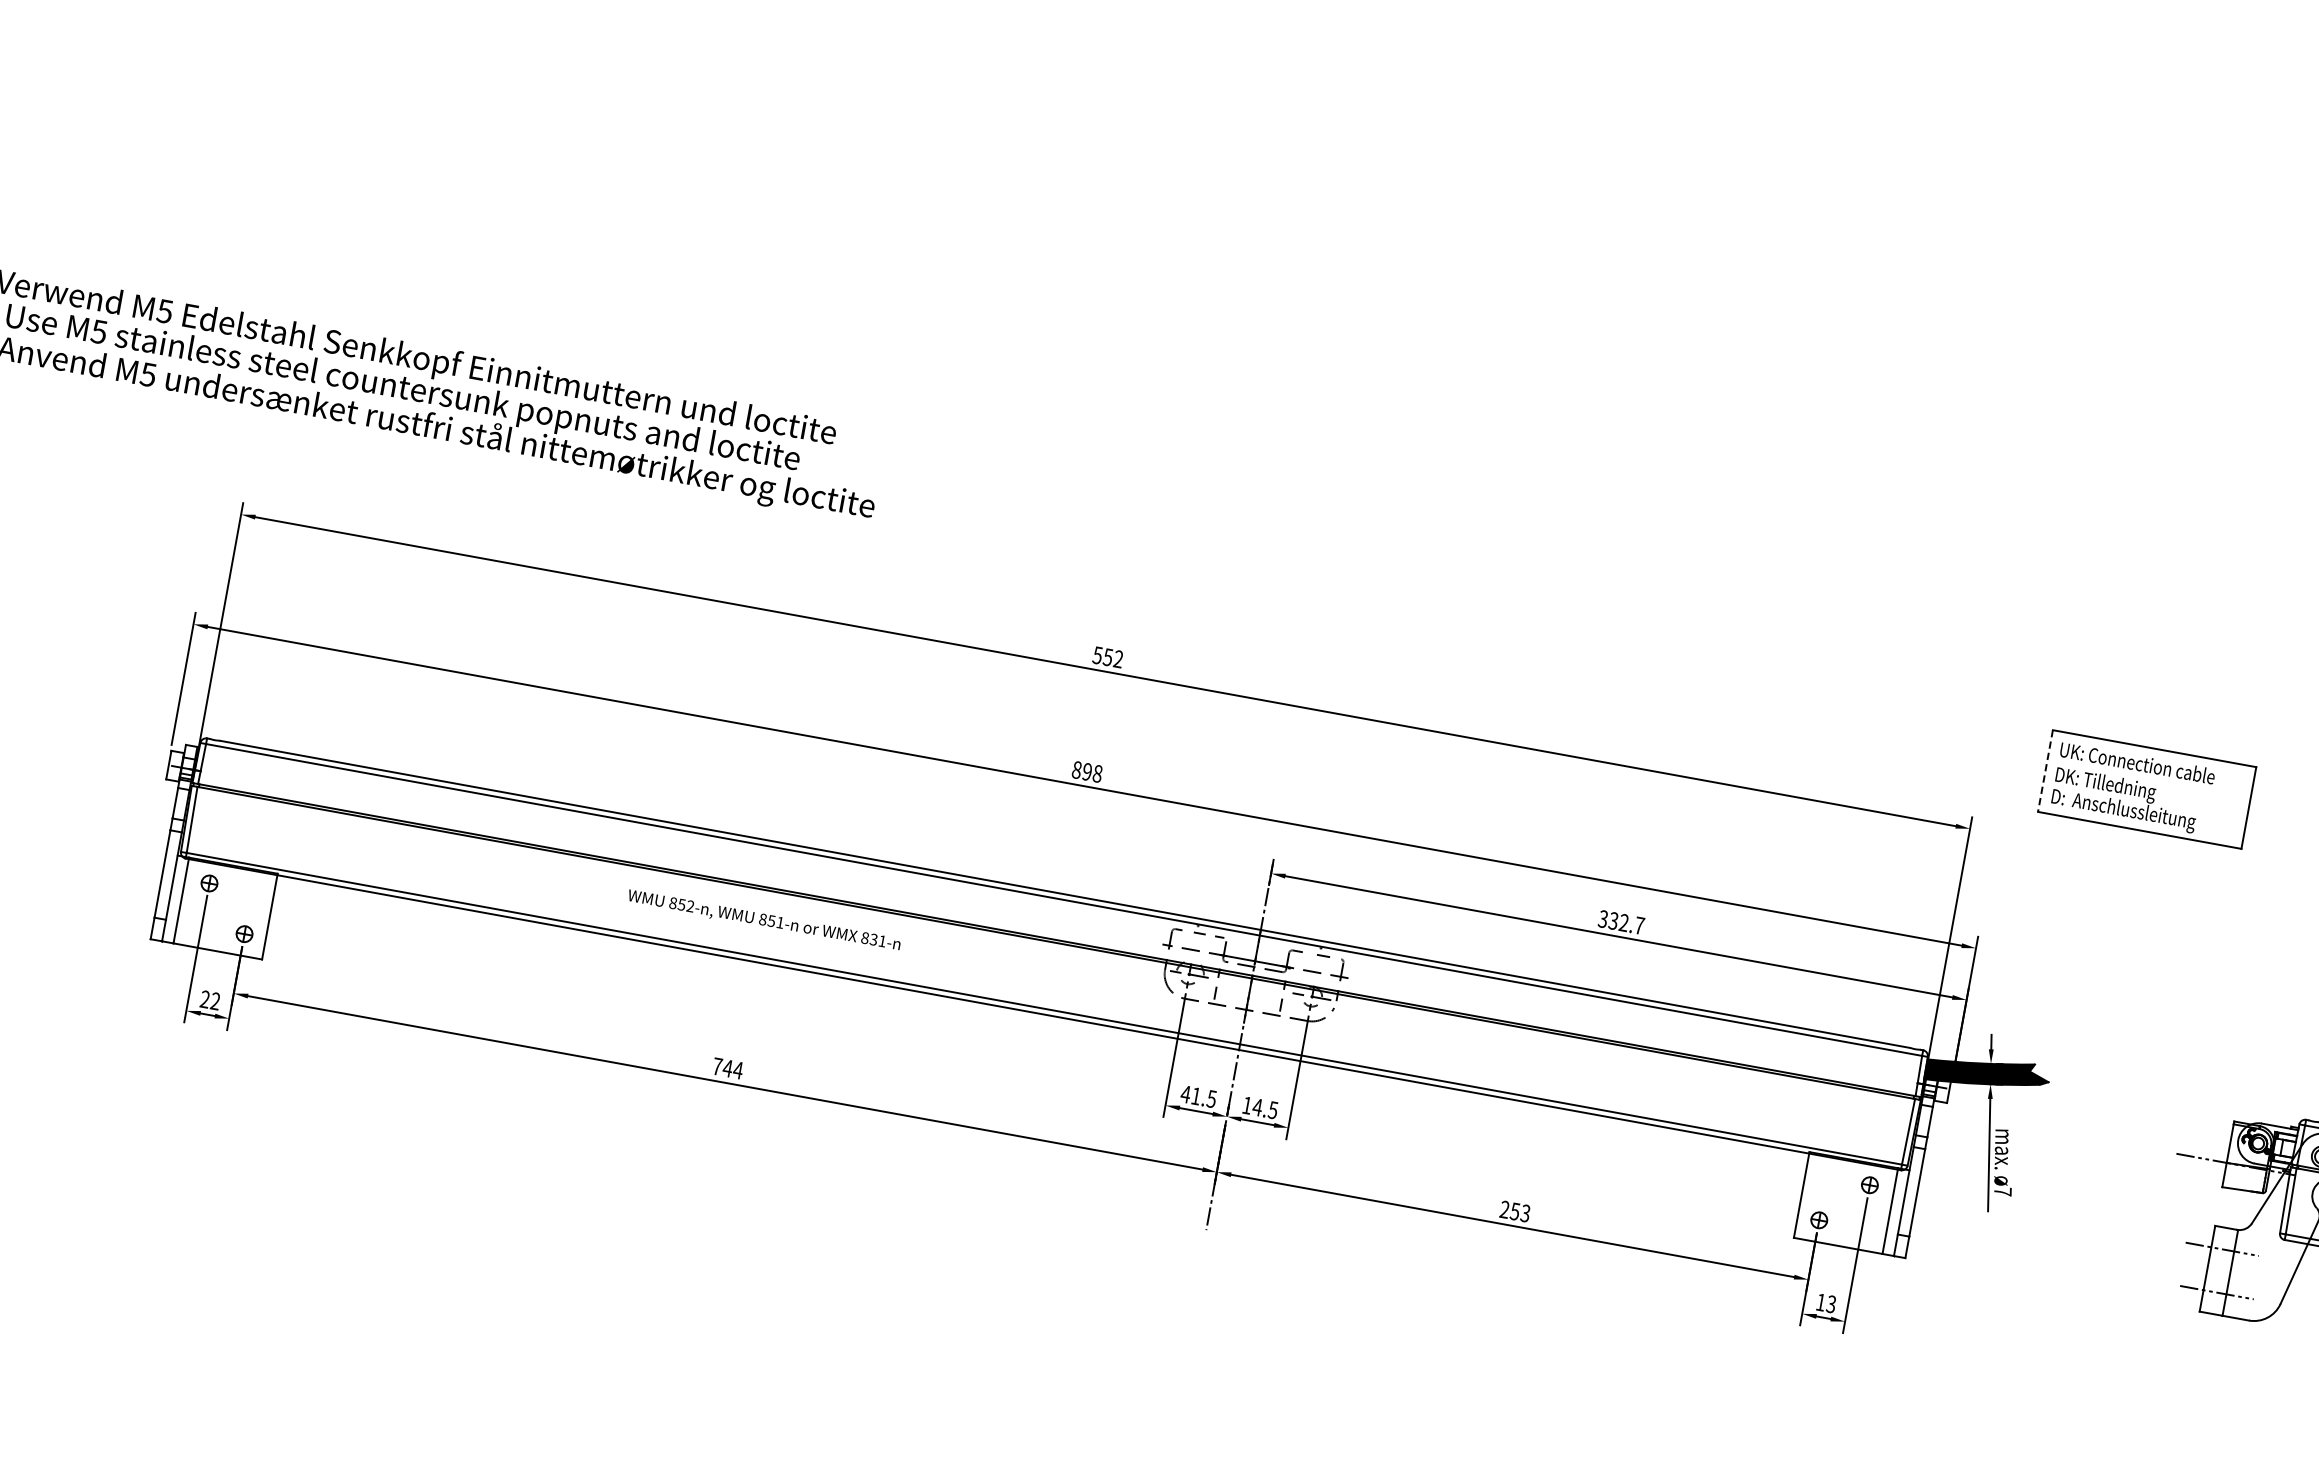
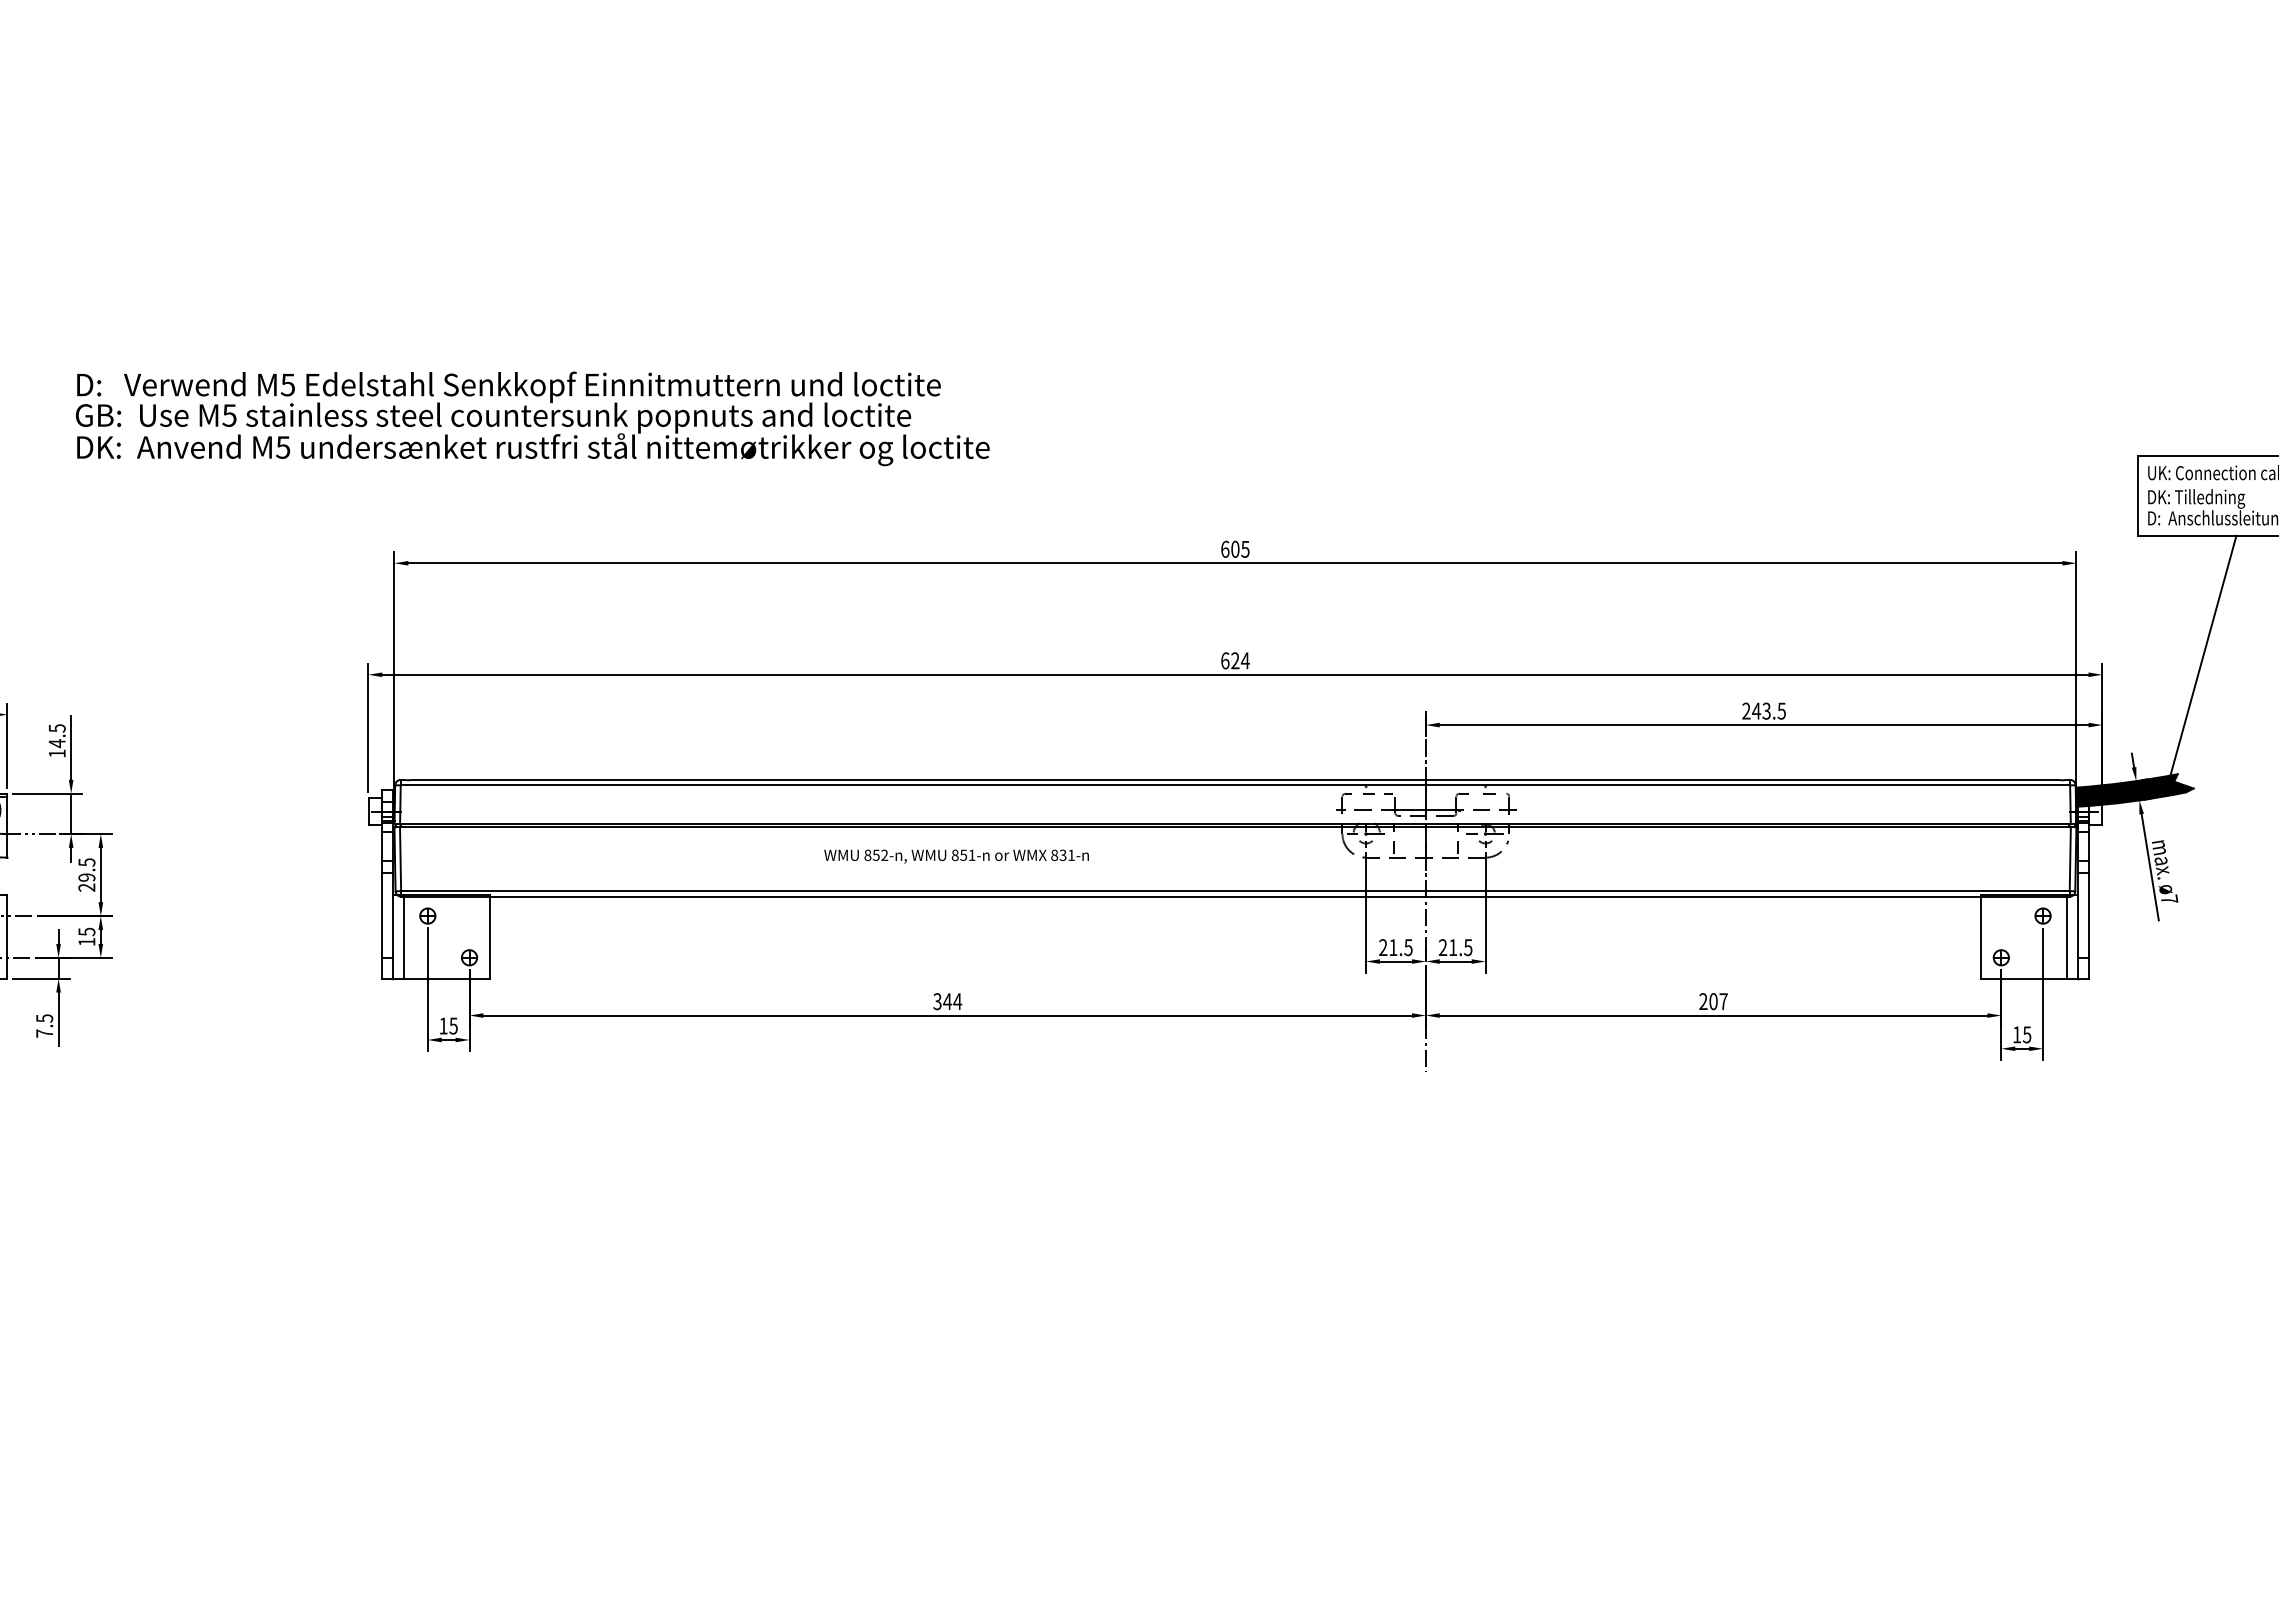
text: (1108, 656) -> (1235, 548), 552 -> 605
text: (1087, 771) -> (1235, 660), 898 -> 624
line: (2045, 771) -> (2137, 496), dashed -> solid
text: (1620, 921) -> (1763, 710), 332.7 -> 243.5
line: (2080, 953) -> (2201, 661), added
text: (210, 999) -> (448, 1025), 22 -> 15
text: (717, 1066) -> (937, 1001), 744 -> 344
text: (1185, 1094) -> (1382, 947), 41.5 -> 21.5
text: (1251, 1106) -> (1447, 947), 14.5 -> 21.5
text: (1520, 1212) -> (1718, 1001), 253 -> 207
text: (1831, 1304) -> (2027, 1034), 13 -> 15

